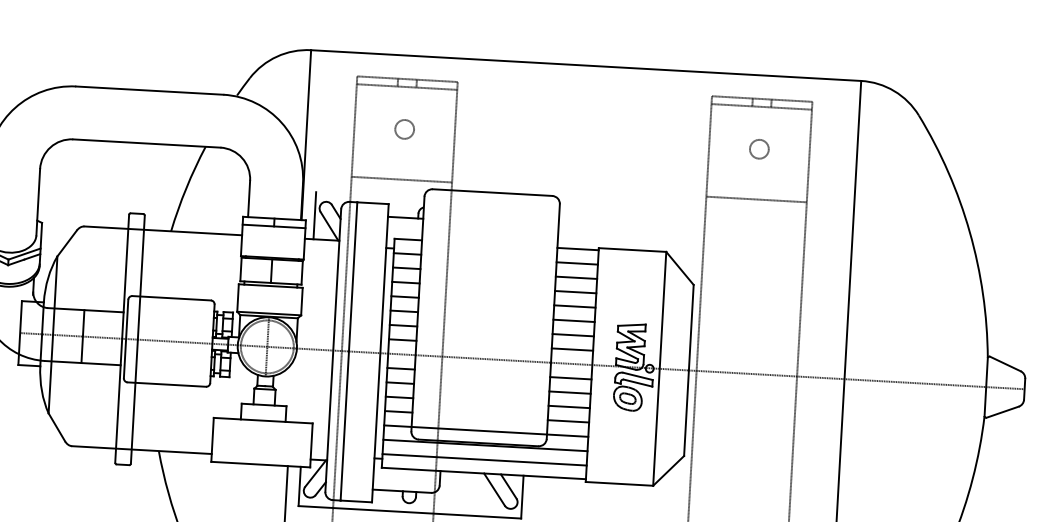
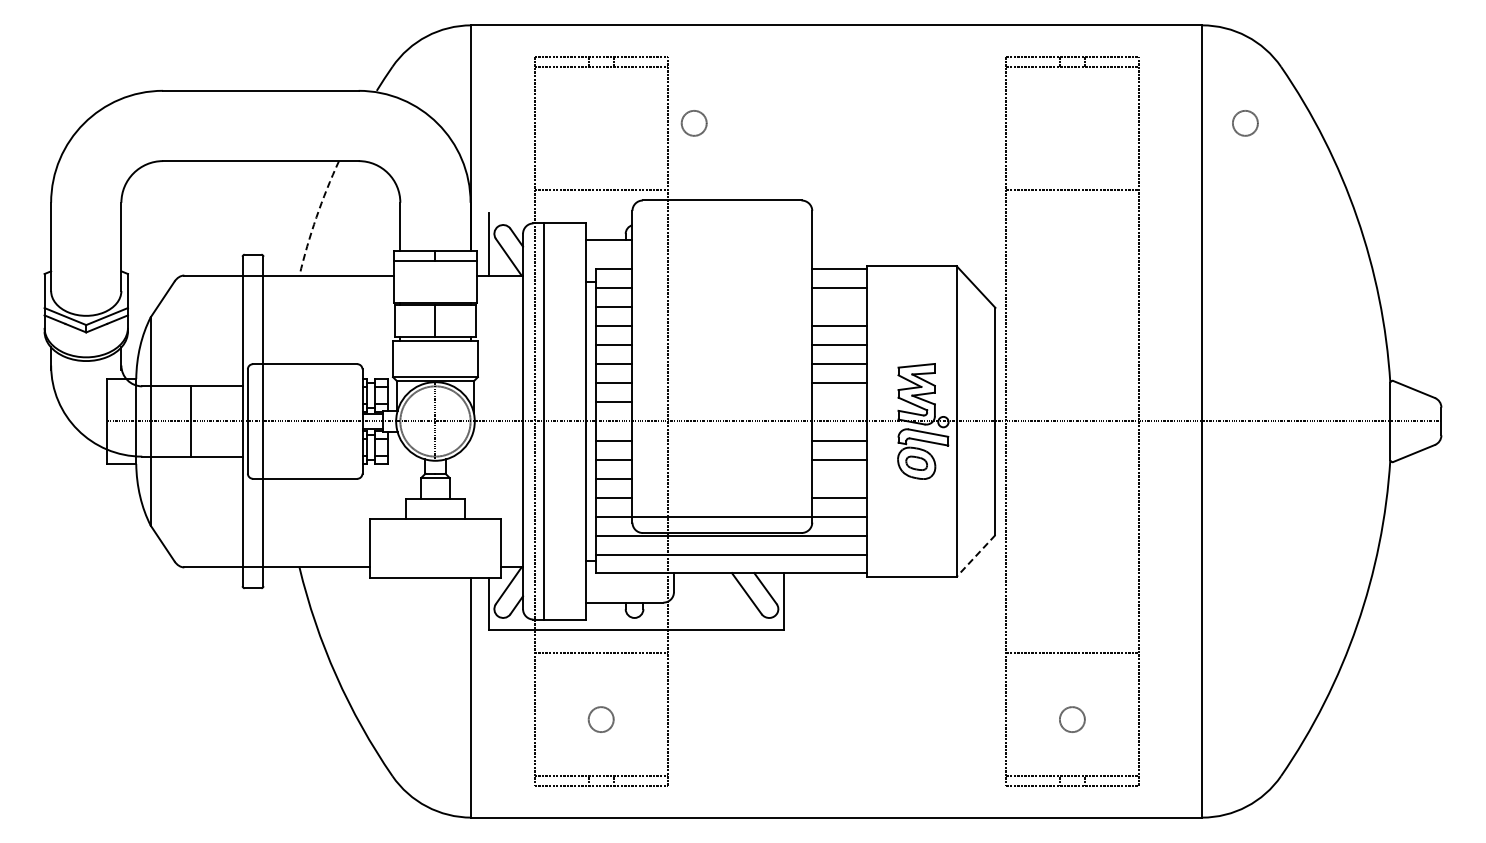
circle: (404, 129) -> (693, 123), moved
circle: (759, 149) -> (1245, 123), moved
arc: (186, 188) -> (316, 217), solid -> dashed
line: (576, 278) -> (839, 307), removed
line: (572, 349) -> (839, 402), removed
line: (569, 406) -> (839, 478), removed
line: (668, 471) -> (975, 556), solid -> dashed

